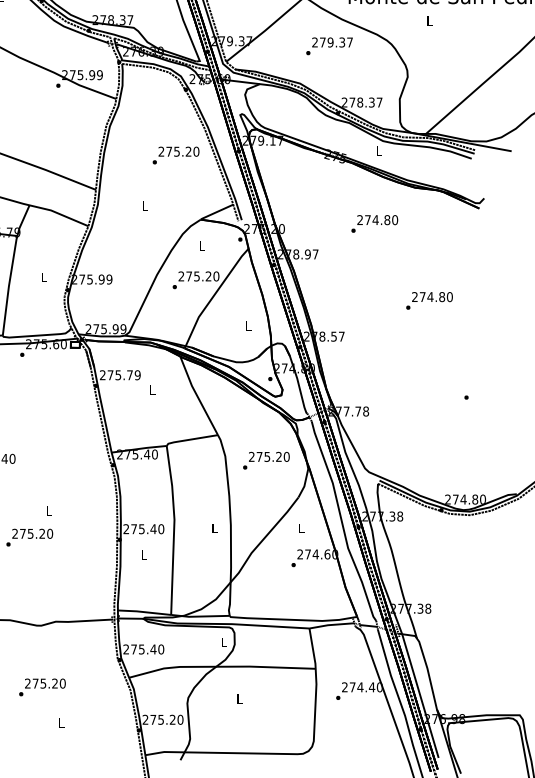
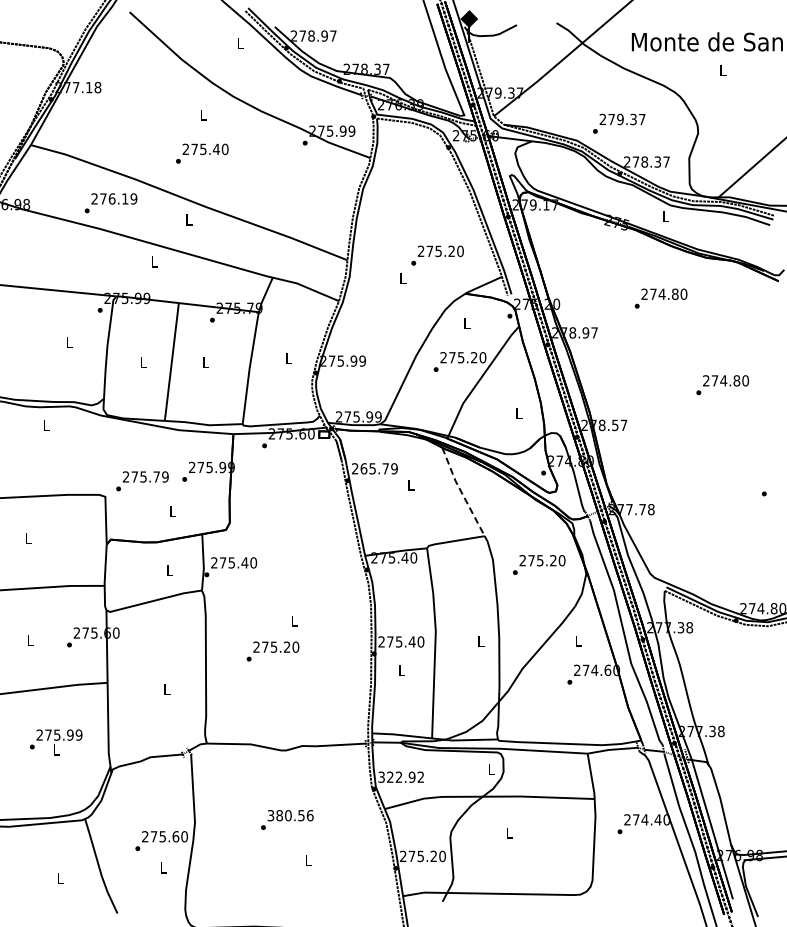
text: (329, 46) -> (619, 123), moved
text: (175, 155) -> (437, 255), moved
text: (110, 374) -> (363, 468), 275.79 -> 265.79
line: (197, 396) -> (461, 492), solid -> dashed
text: (143, 648) -> (401, 776), 275.40 -> 322.92
text: (45, 683) -> (290, 815), 275.20 -> 380.56

